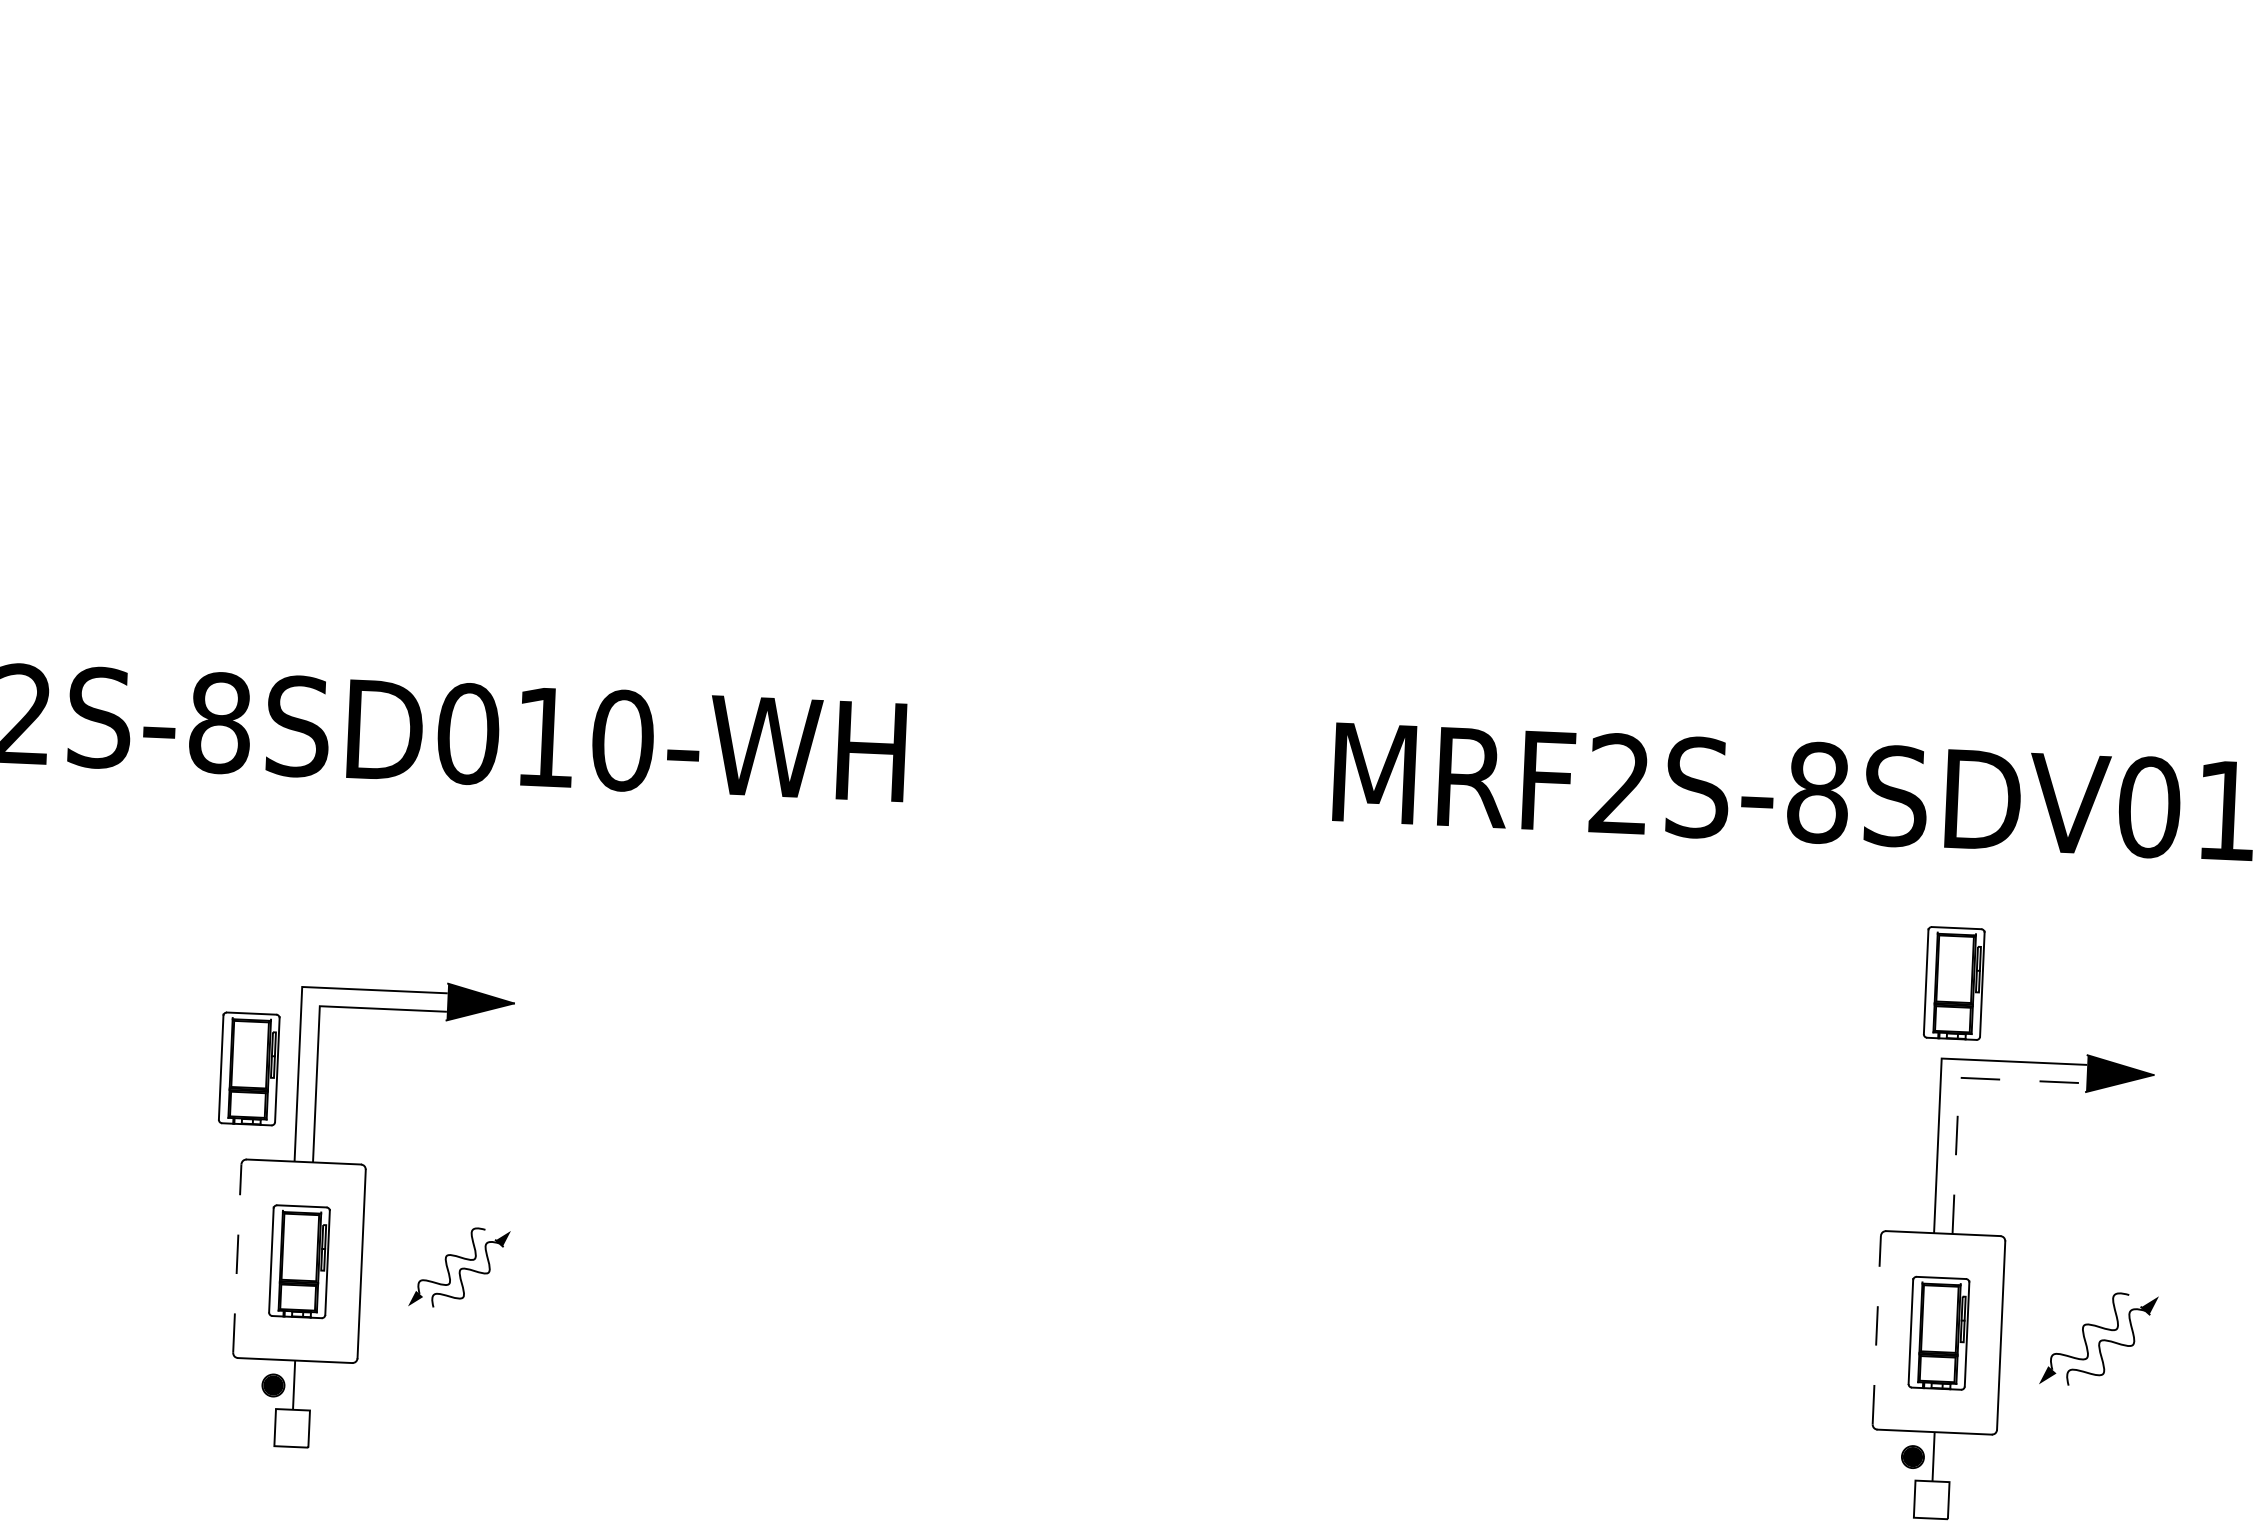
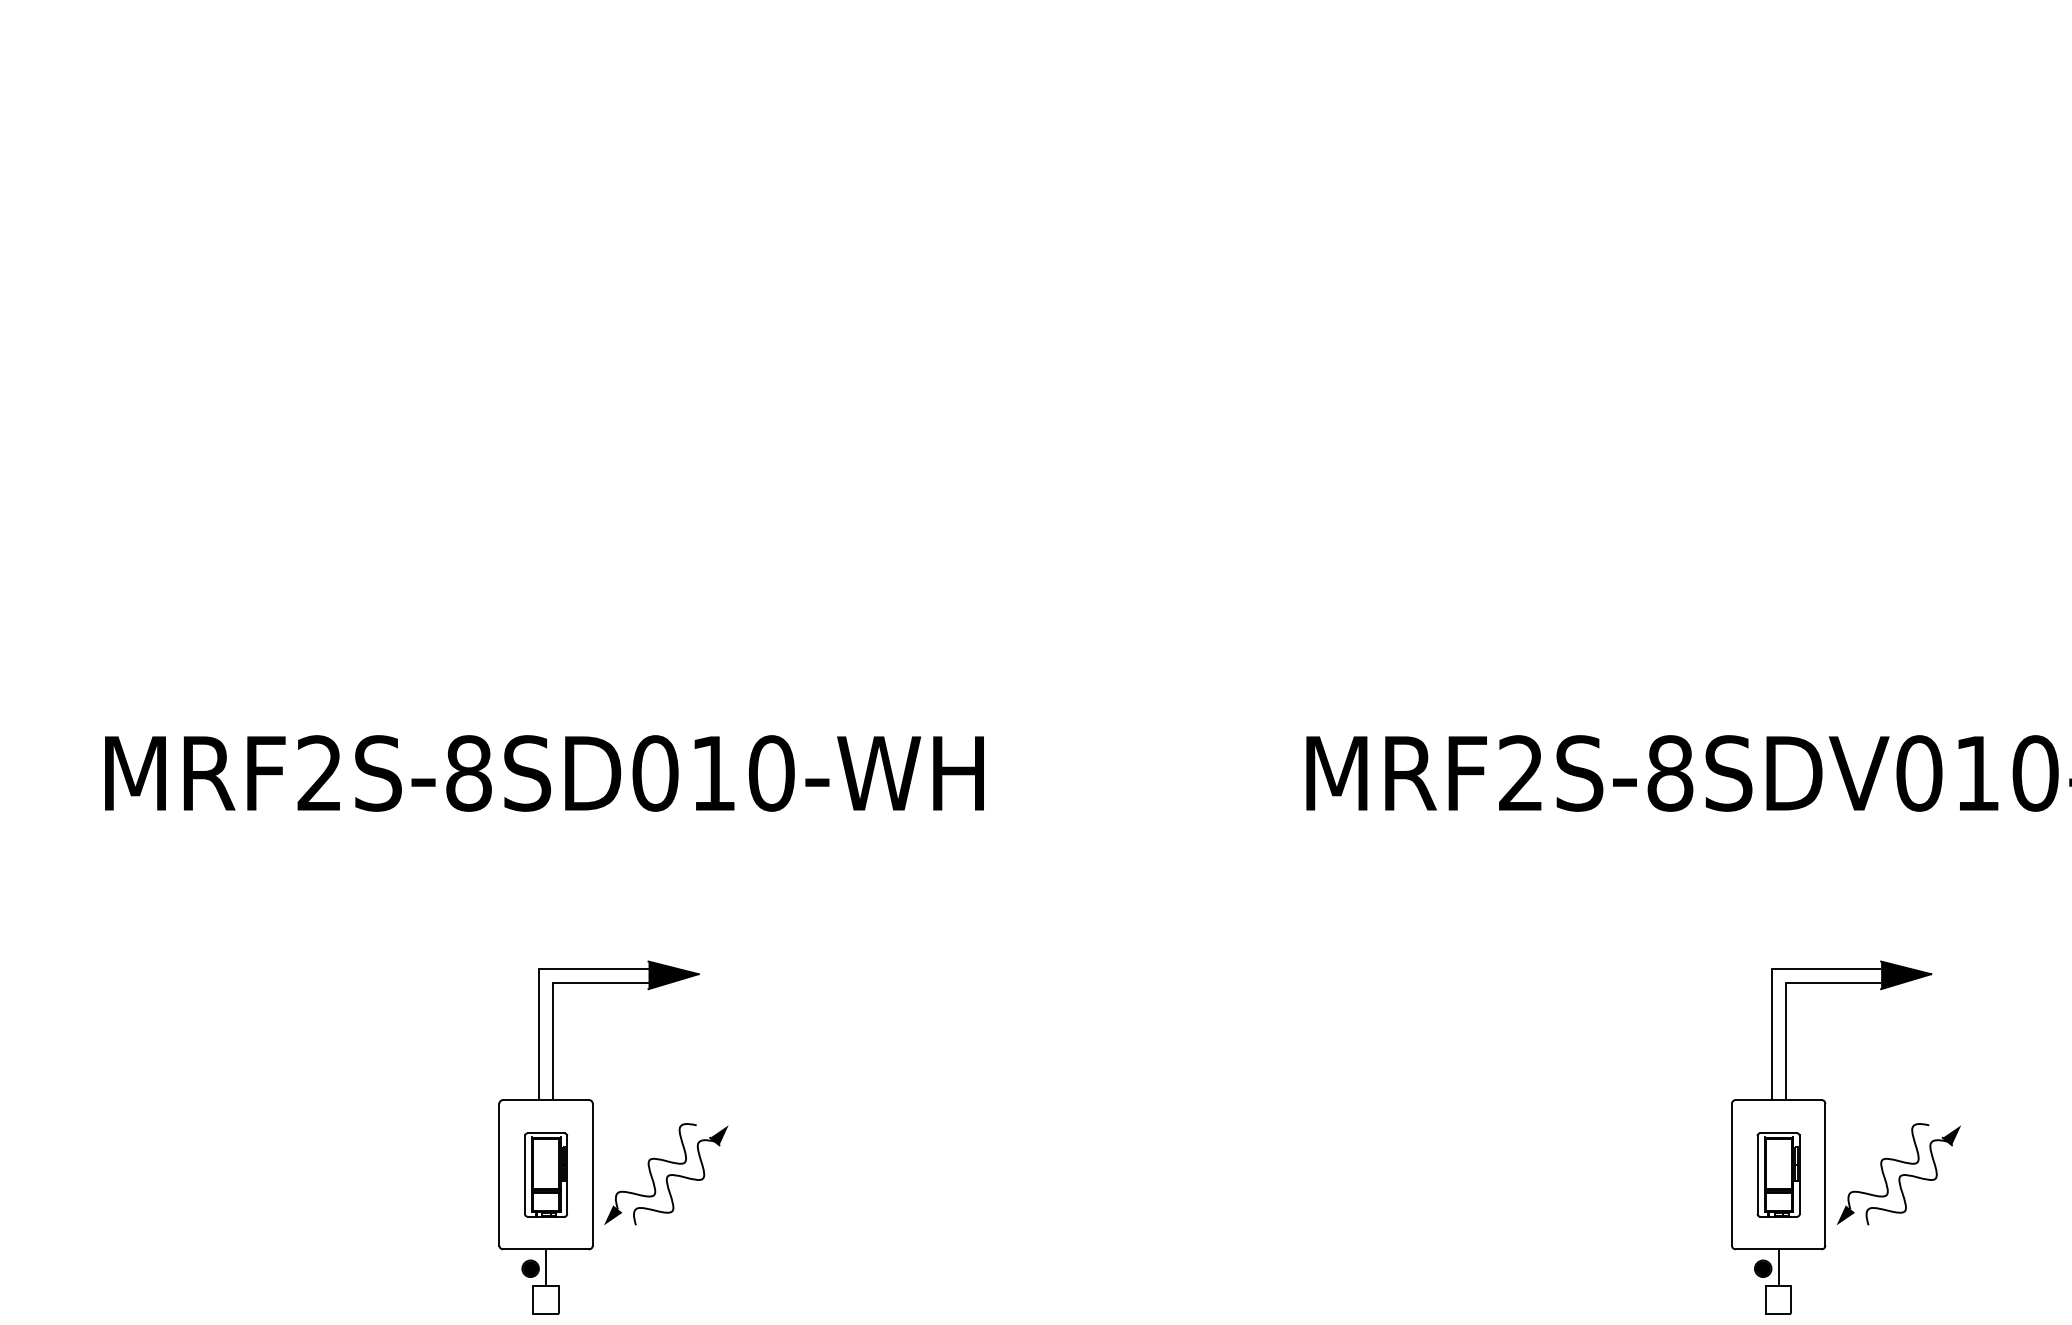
part: (1954, 982) -> (1778, 911), removed
part: (249, 1068) -> (502, 1031), removed
line: (1958, 1090) -> (1785, 992), dashed -> solid
line: (237, 1258) -> (499, 1174), dashed -> solid
part: (459, 1268) -> (666, 1174), size x1.67
line: (1876, 1329) -> (1731, 1174), dashed -> solid
part: (2098, 1339) -> (1898, 1174), size x1.43

